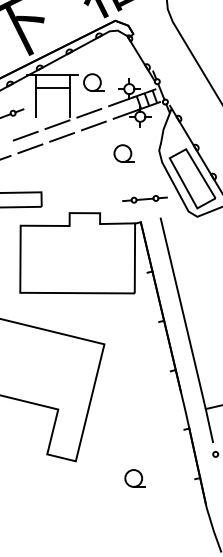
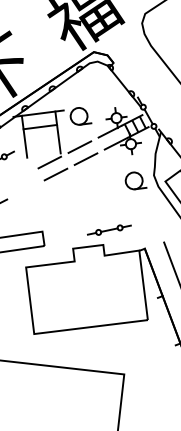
line: (25, 135) -> (19, 177), removed
line: (30, 148) -> (26, 189), removed
part: (123, 153) -> (134, 180), moved
part: (144, 199) -> (108, 230), moved

